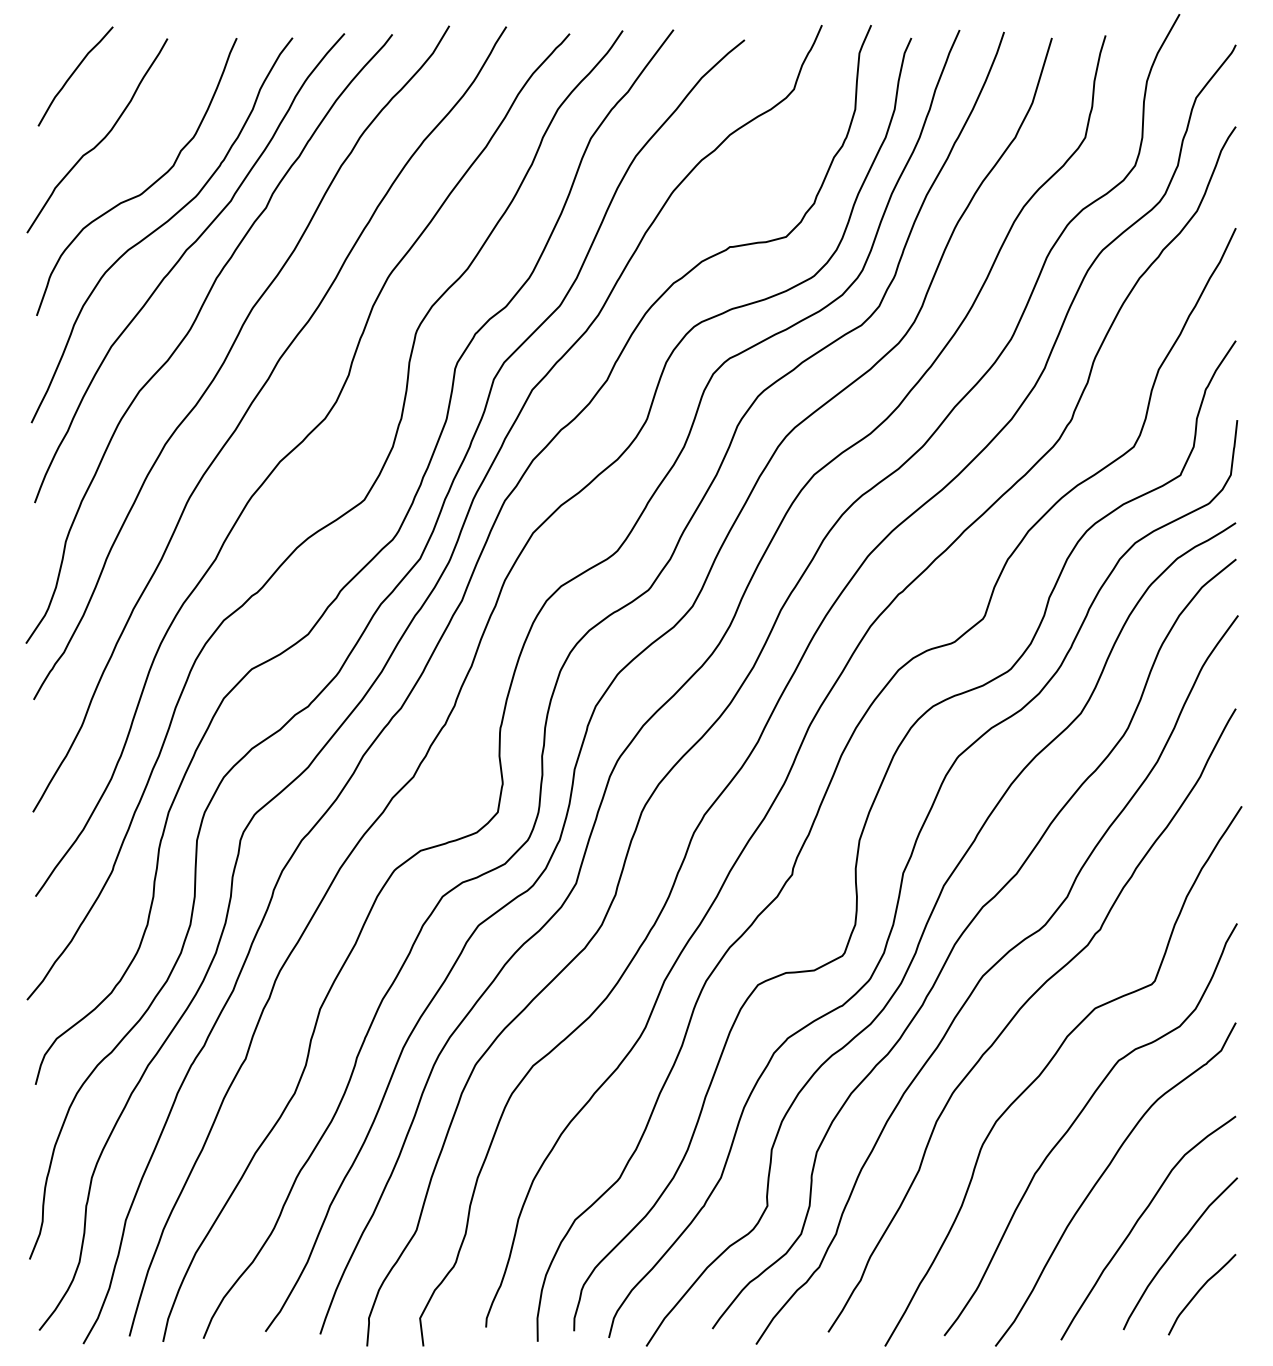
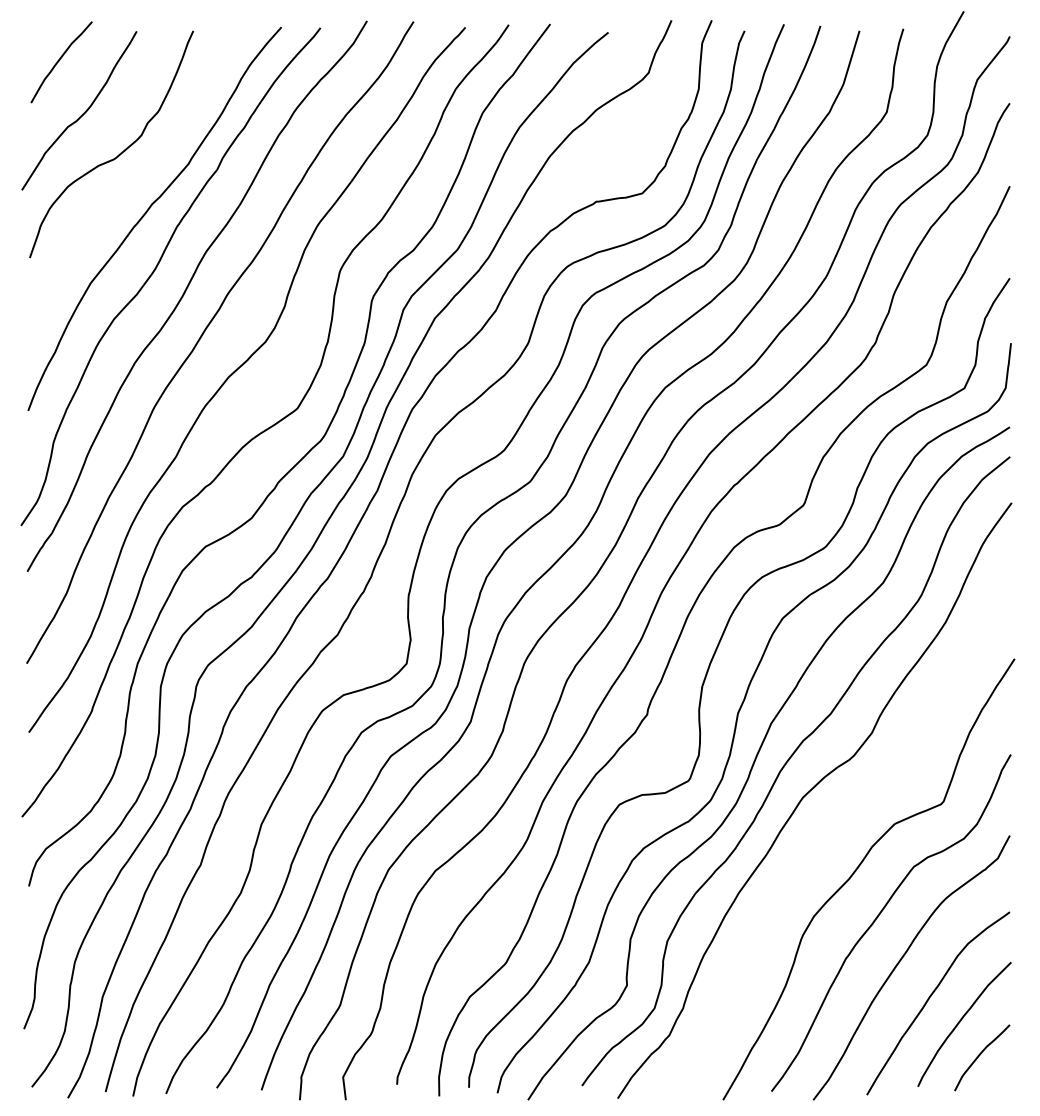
curve: (162, 227) -> (132, 185), removed
curve: (1020, 1011) -> (833, 826), removed

